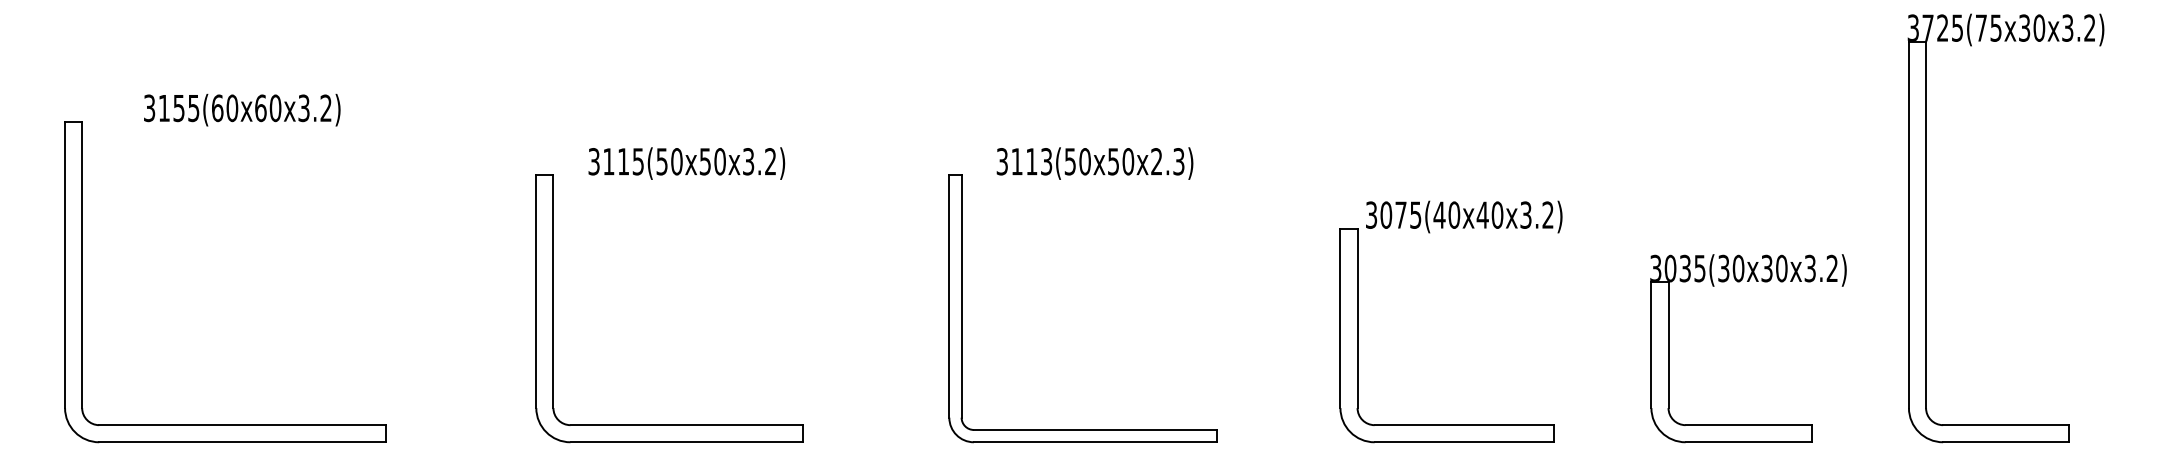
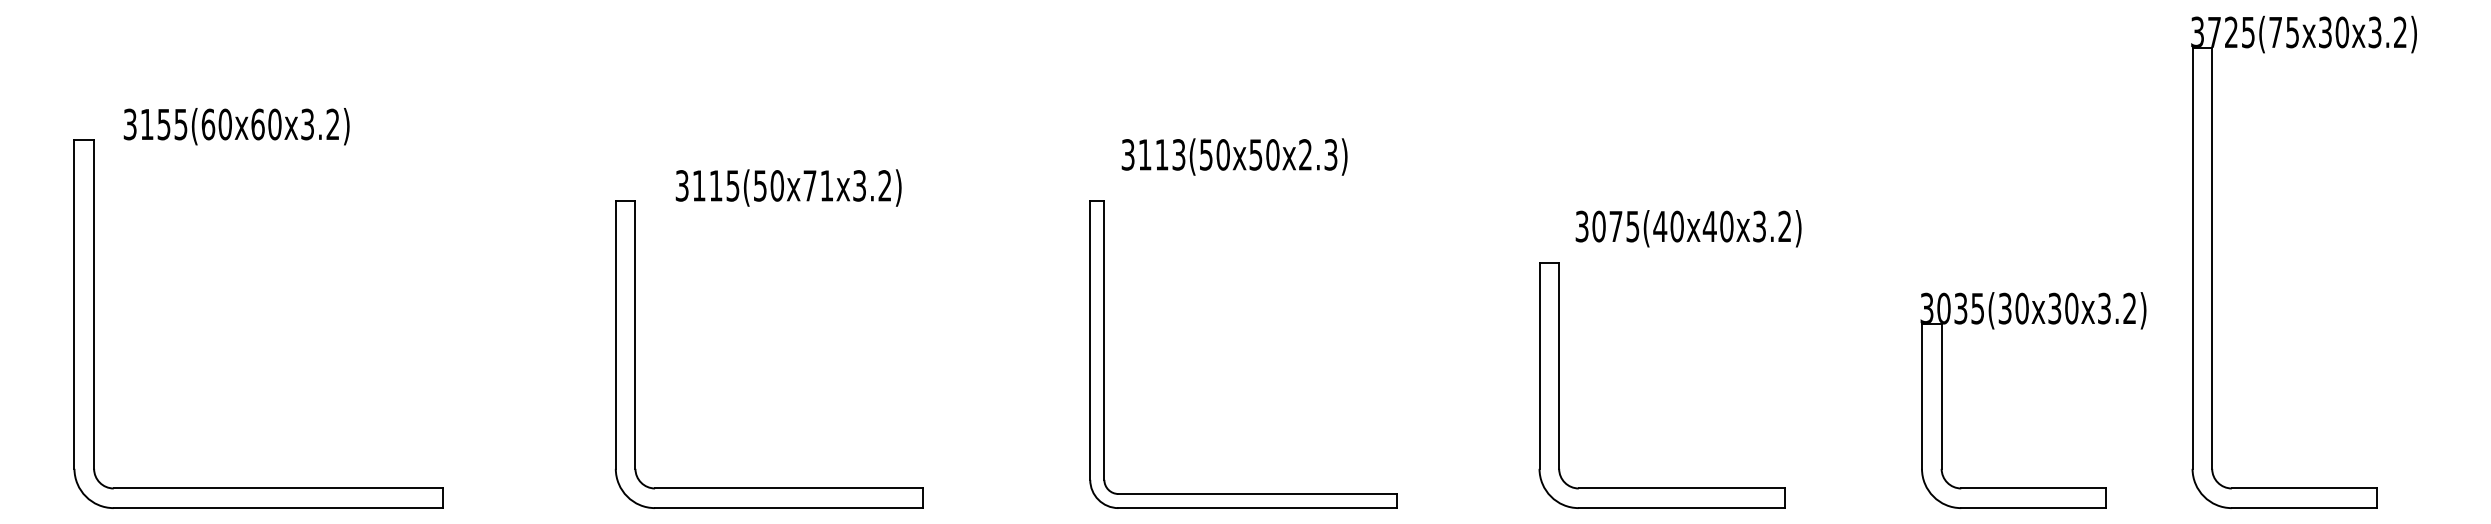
text: (242, 109) -> (236, 125), moved
text: (712, 161) -> (818, 185), 3115(50x50x3.2) -> 3115(50x71x3.2)
text: (1094, 163) -> (1234, 156), moved
text: (1464, 216) -> (1688, 228), moved
part: (1739, 282) -> (2023, 324), moved

